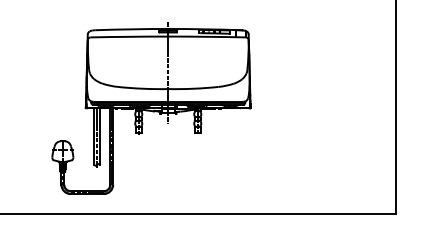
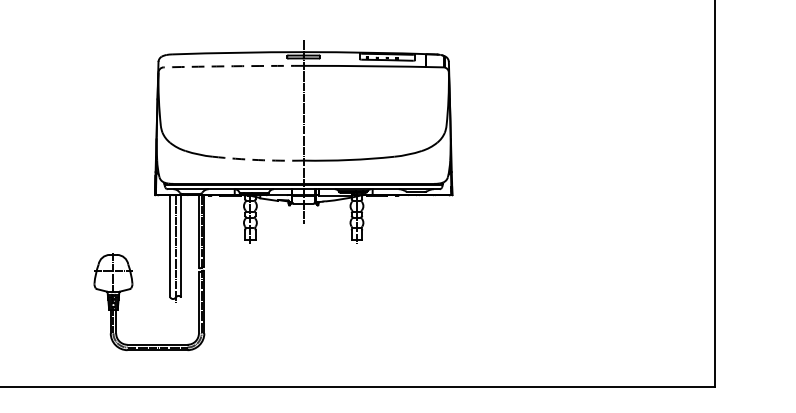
arc: (129, 36) -> (233, 65), solid -> dashed
arc: (143, 88) -> (259, 159), solid -> dashed

